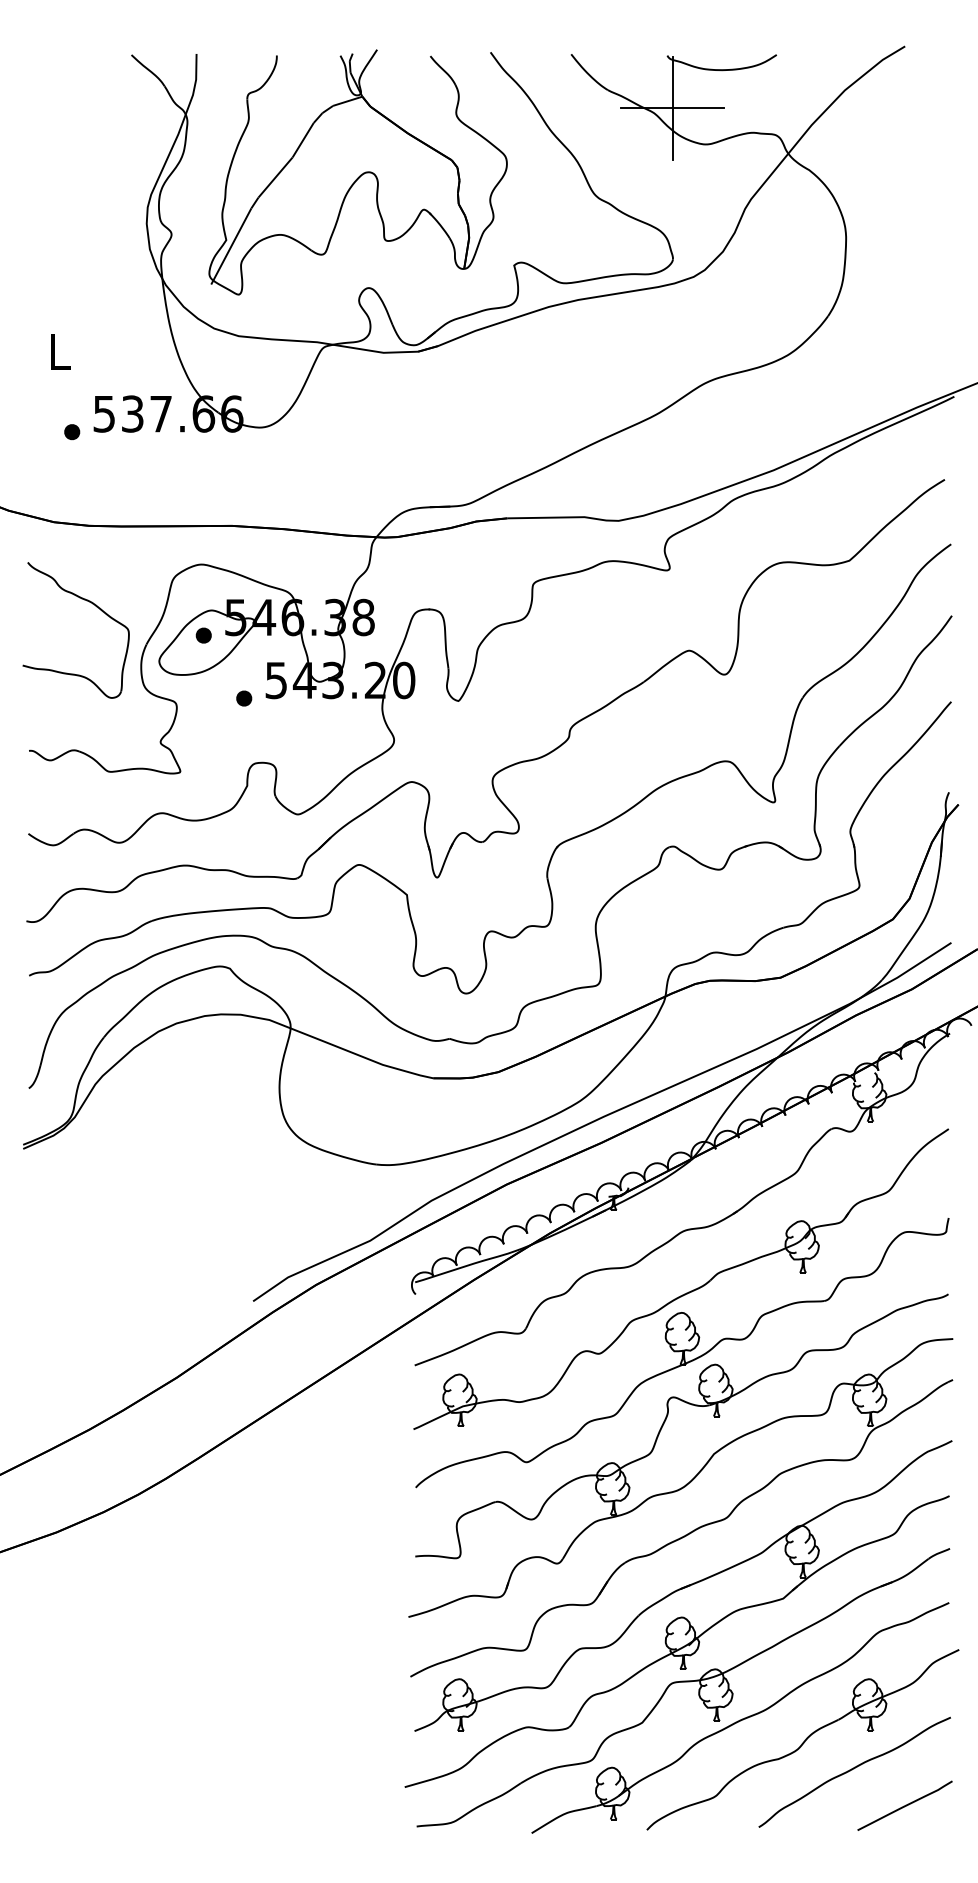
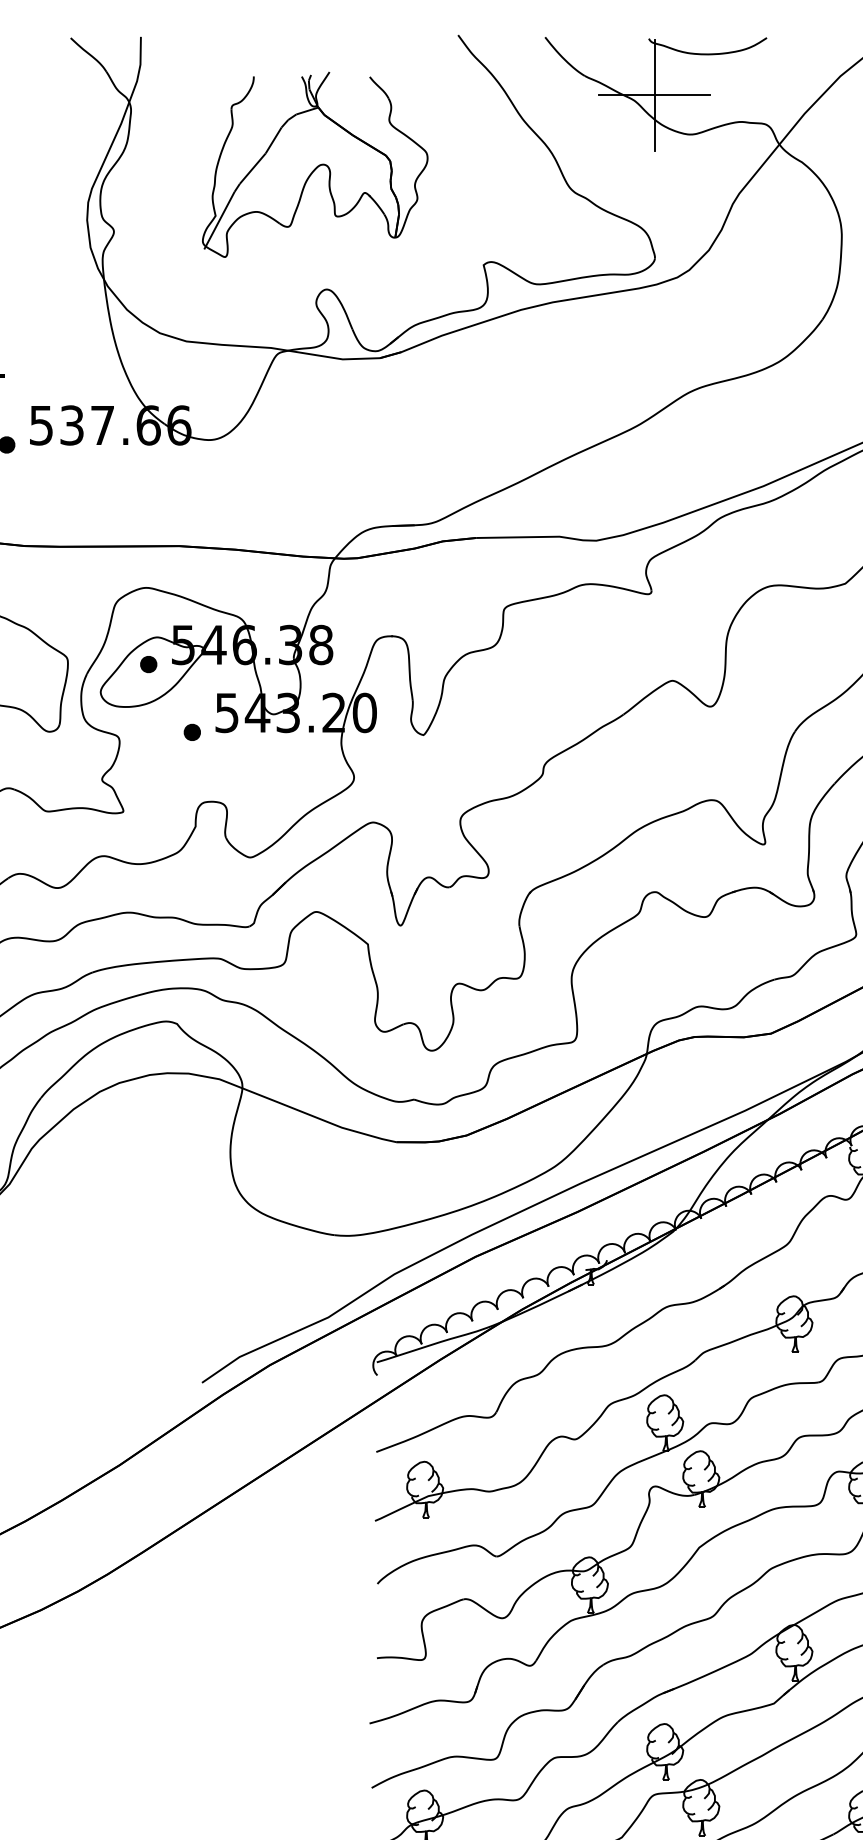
part: (357, 172) -> (314, 164), size x0.7

